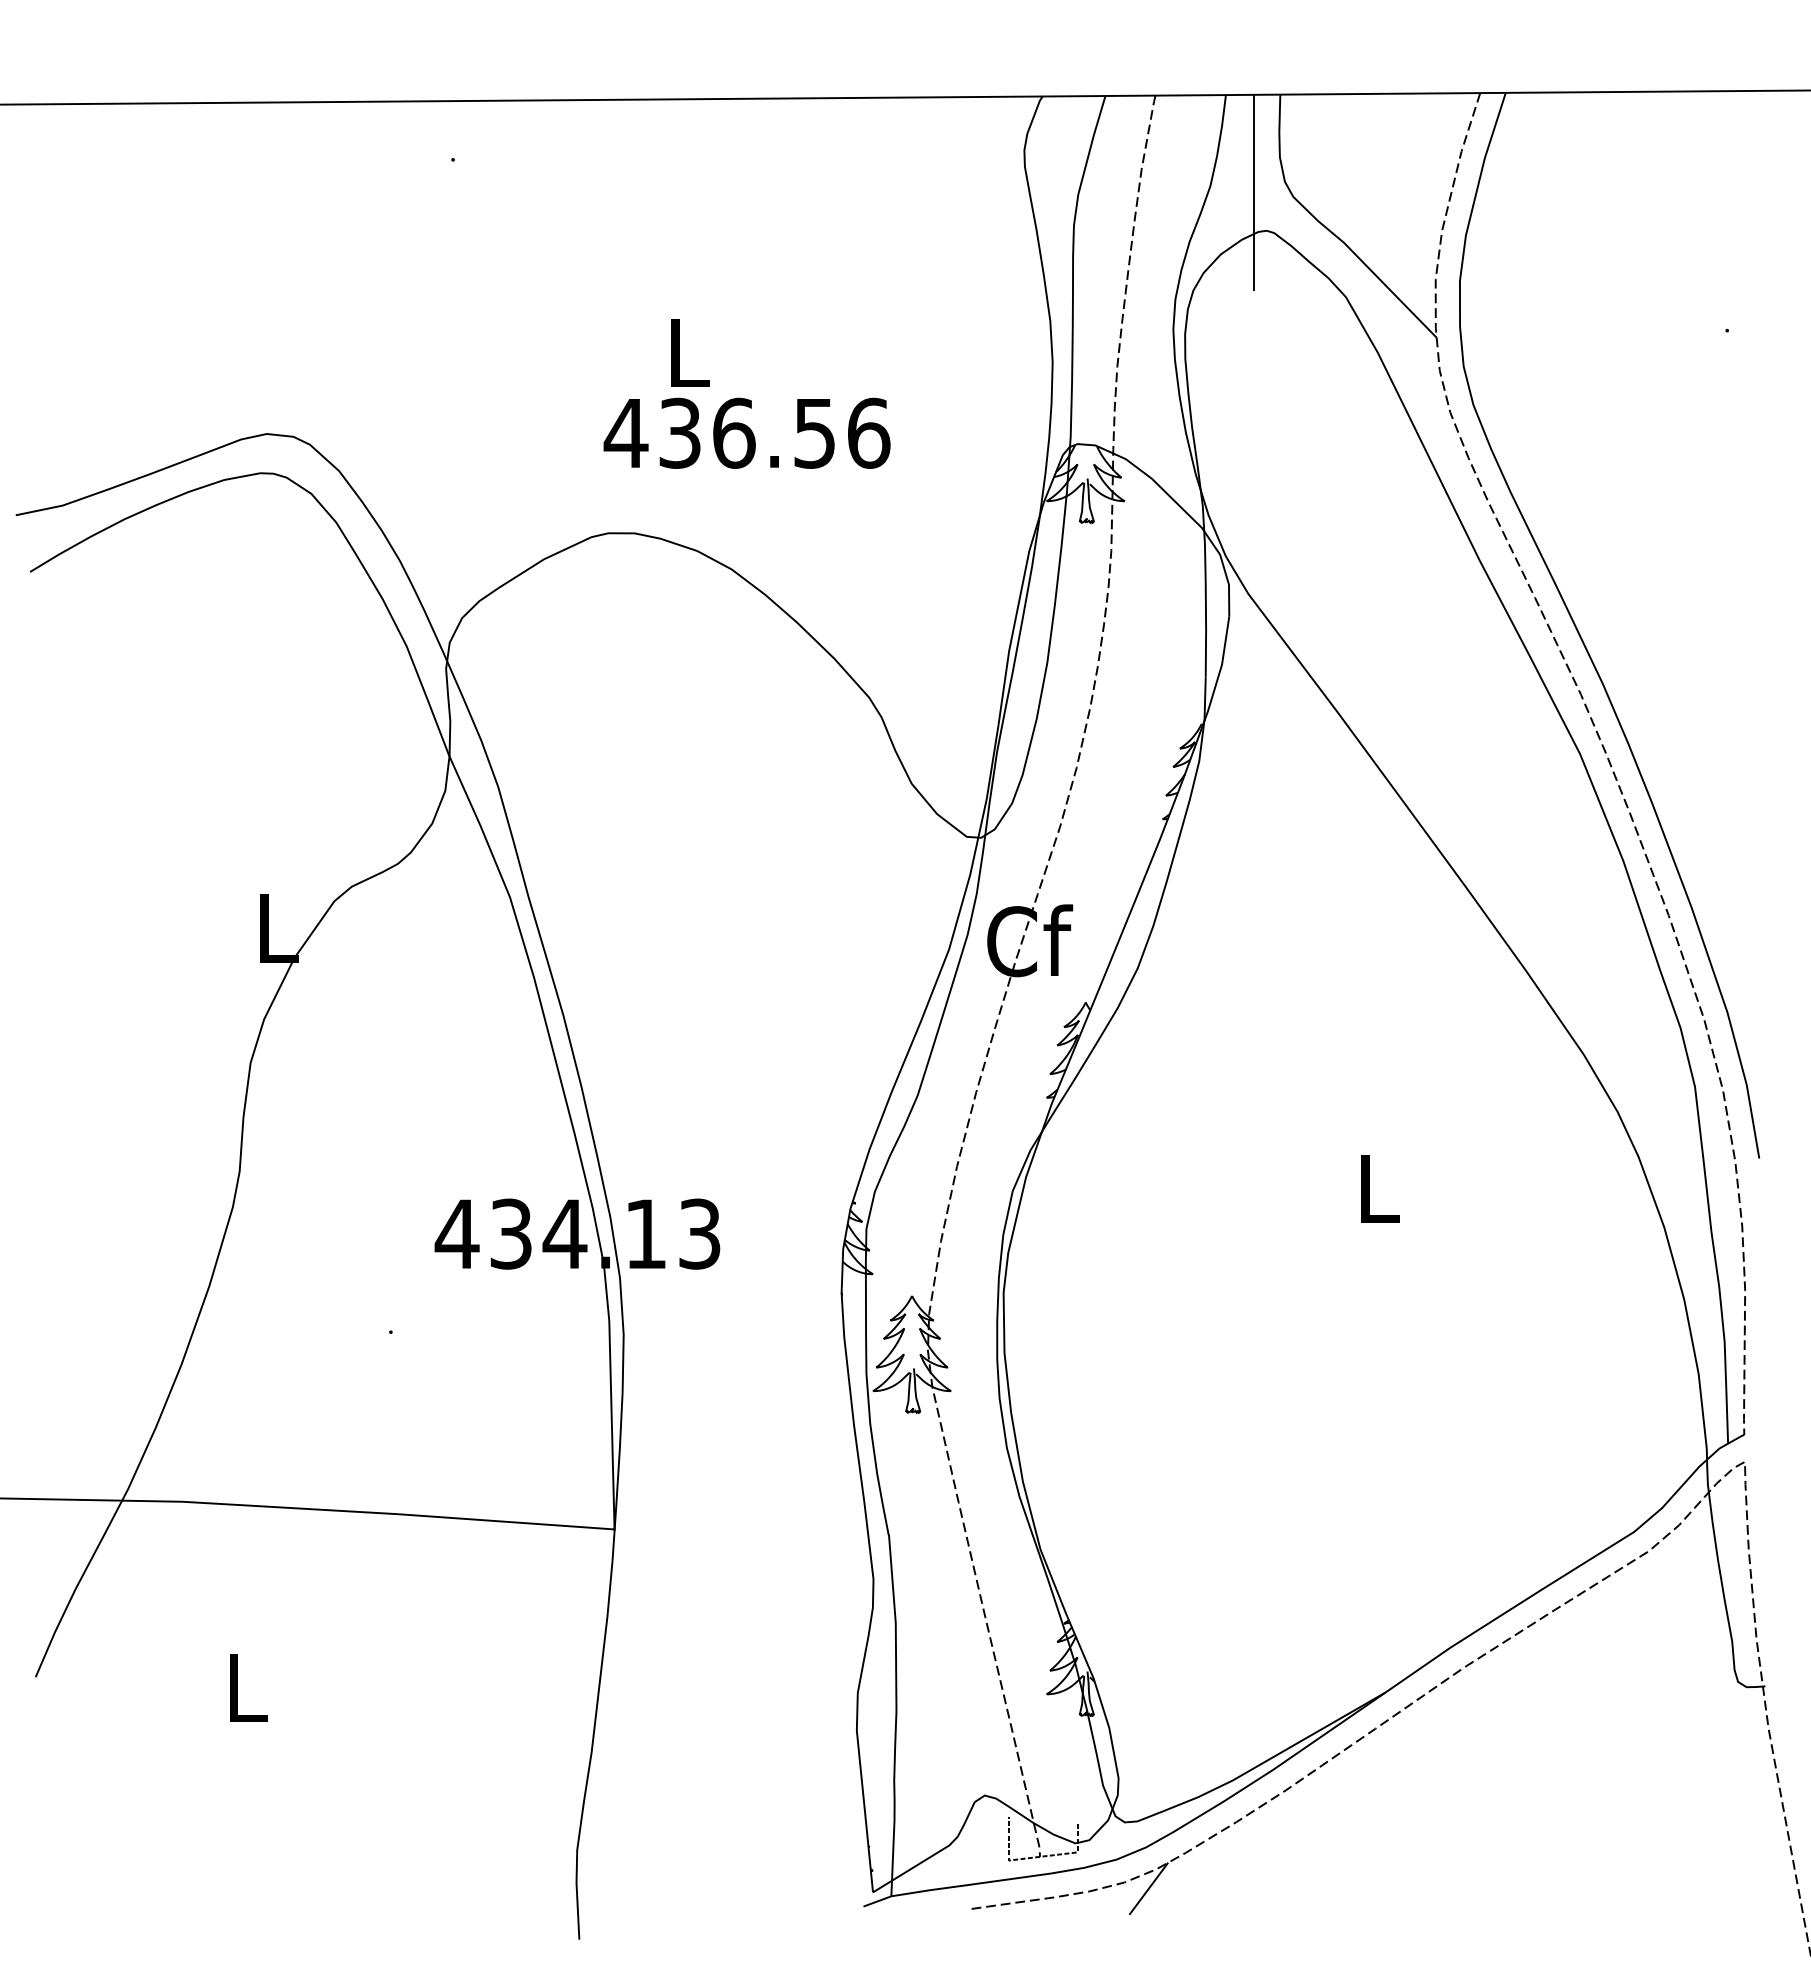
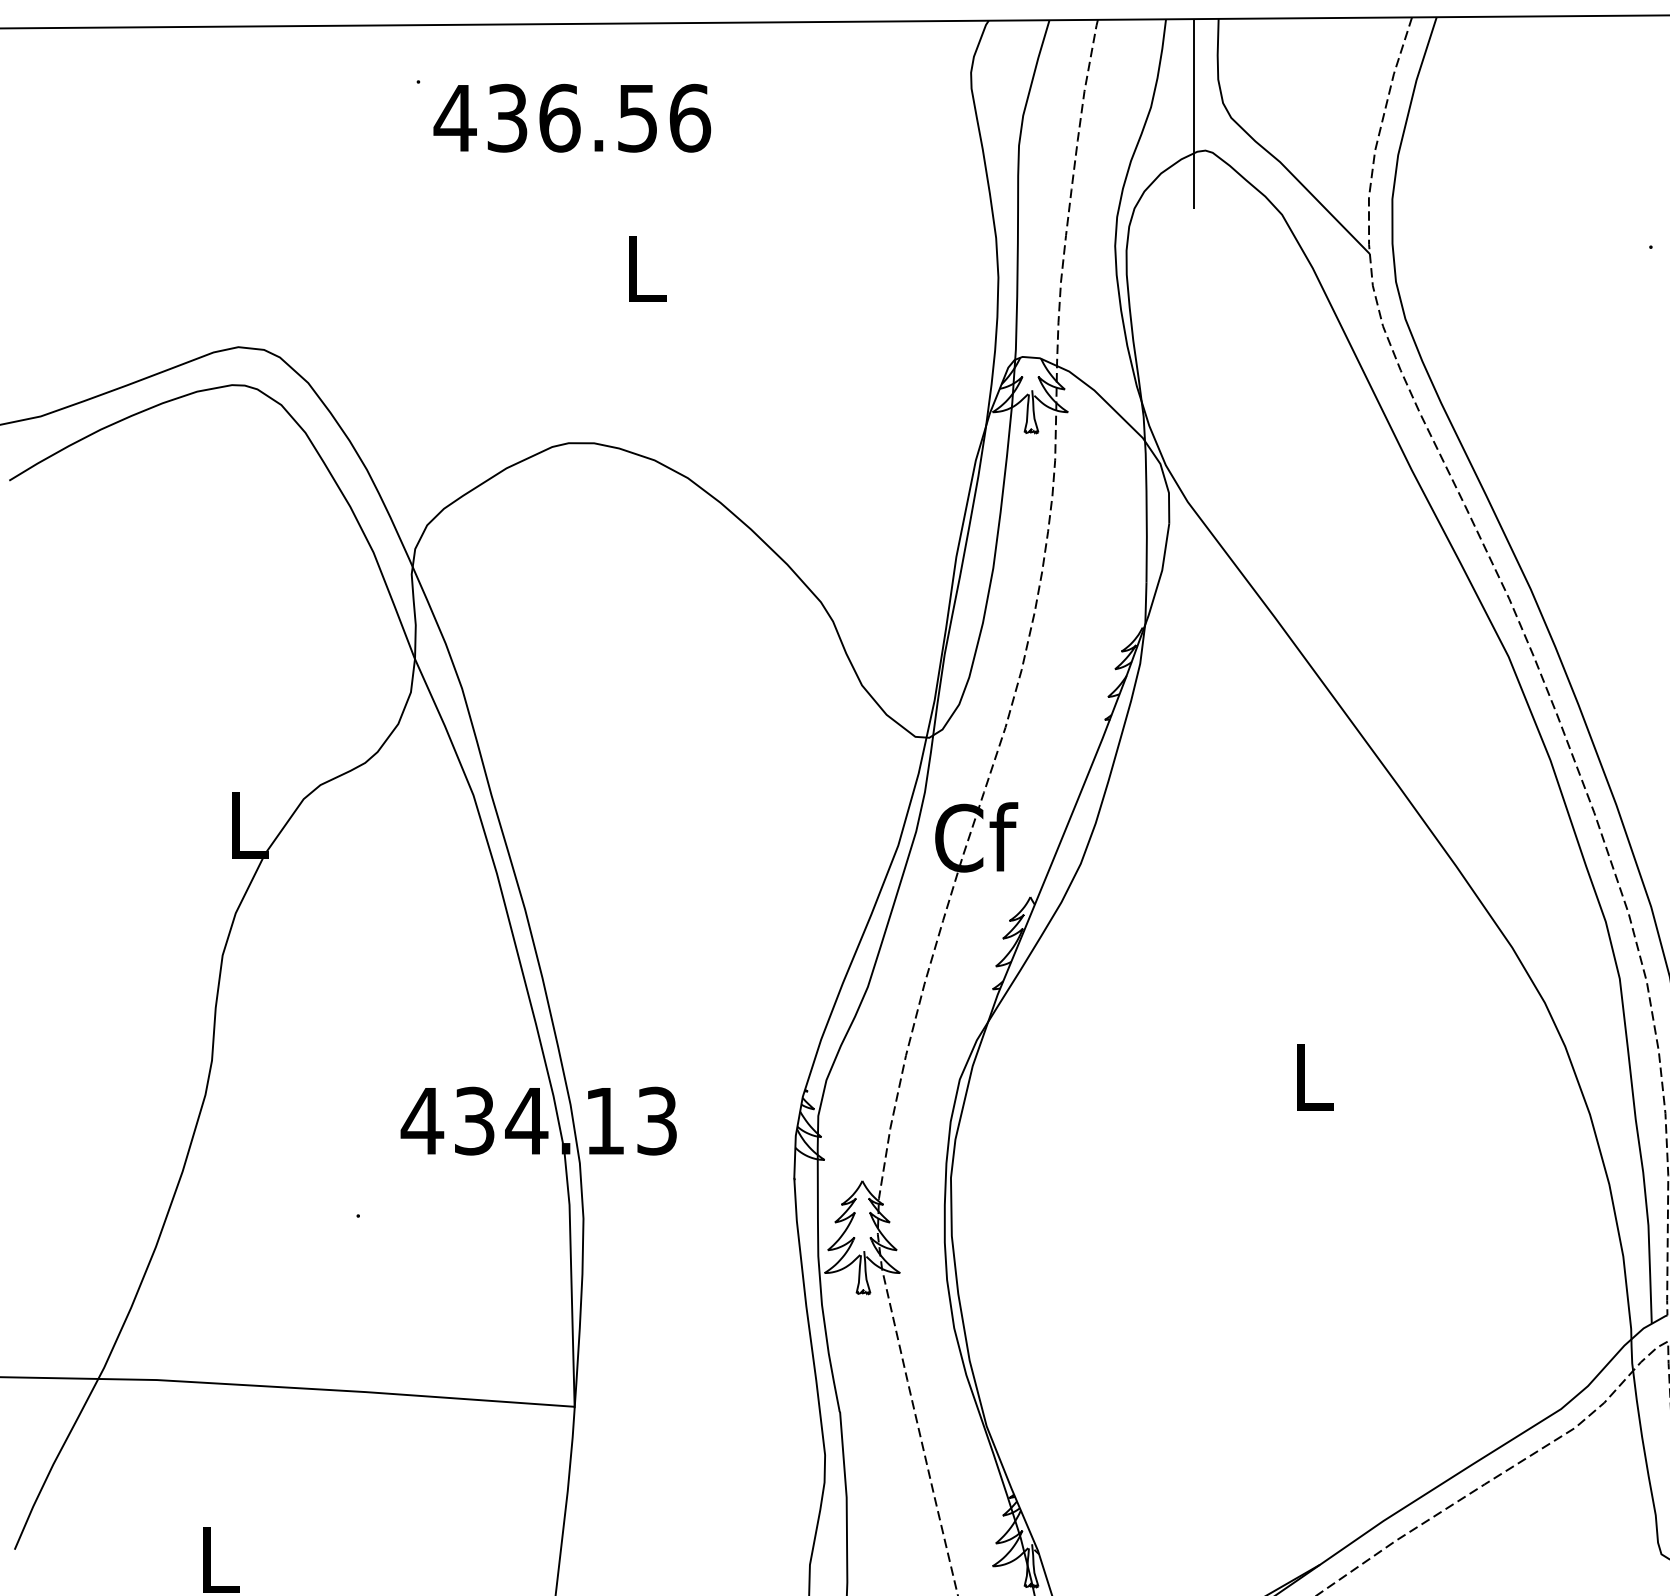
text: (746, 432) -> (571, 117), moved

